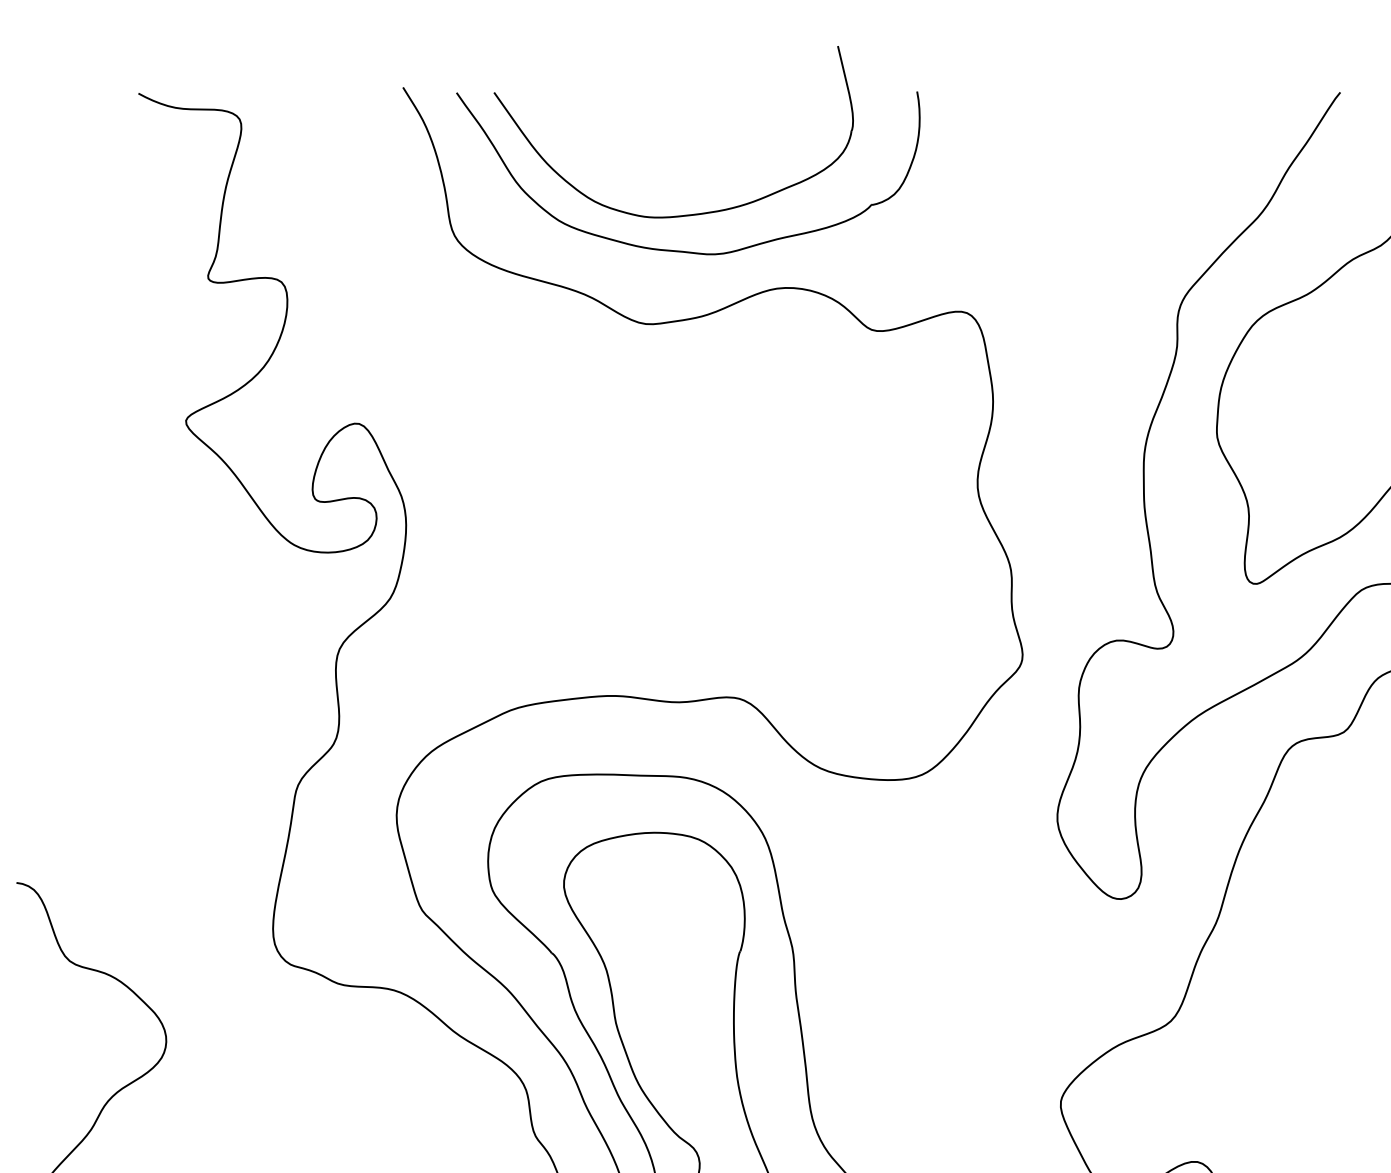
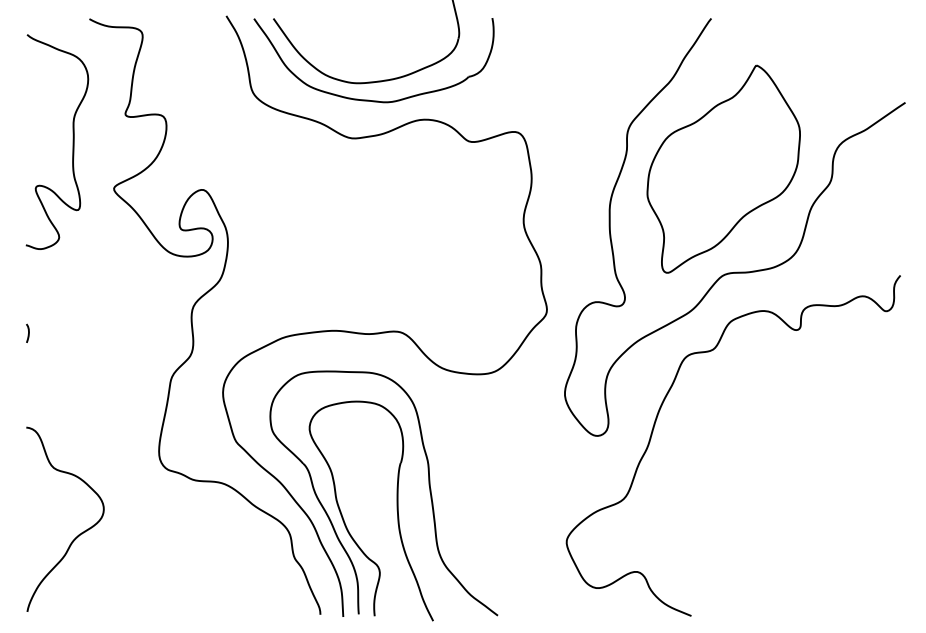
curve: (105, 330) -> (72, 141), added
line: (20, 699) -> (28, 332), added

